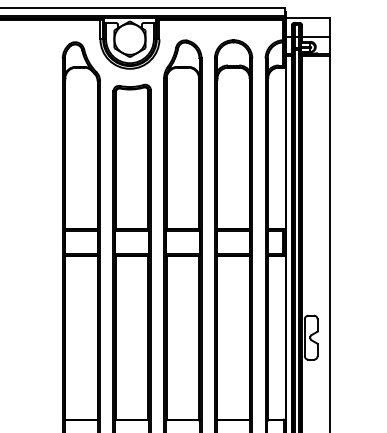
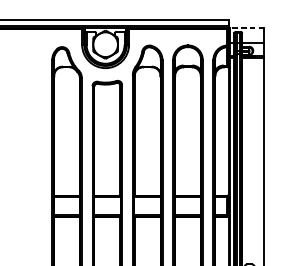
line: (307, 17) -> (246, 27), solid -> dashed

